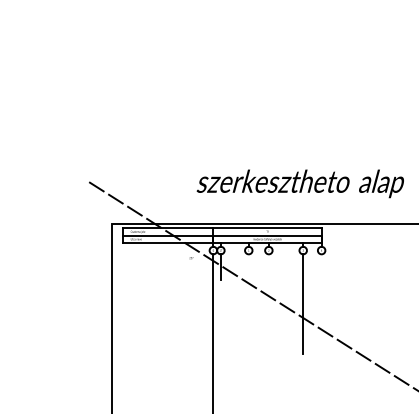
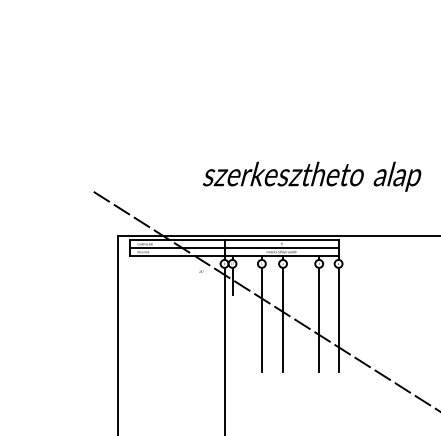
text: (299, 183) -> (311, 176), moved
line: (248, 303) -> (261, 319), added
line: (268, 303) -> (282, 319), added
line: (321, 303) -> (338, 319), added

